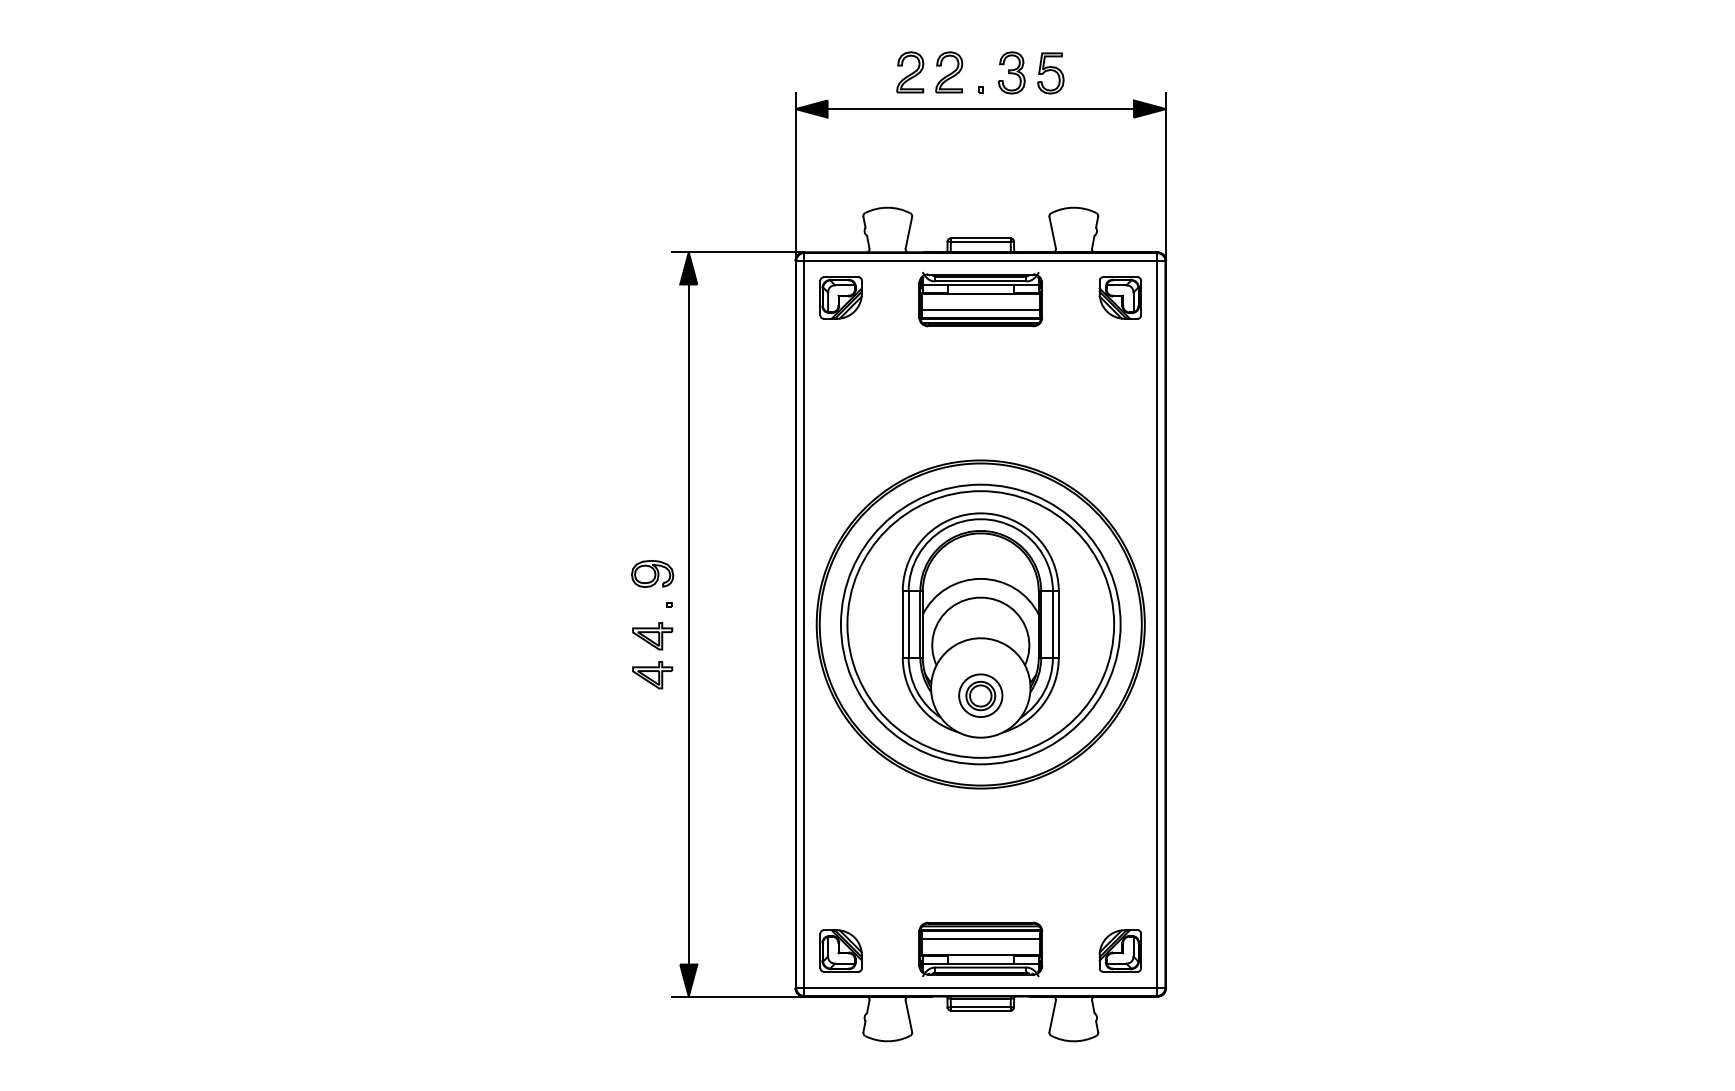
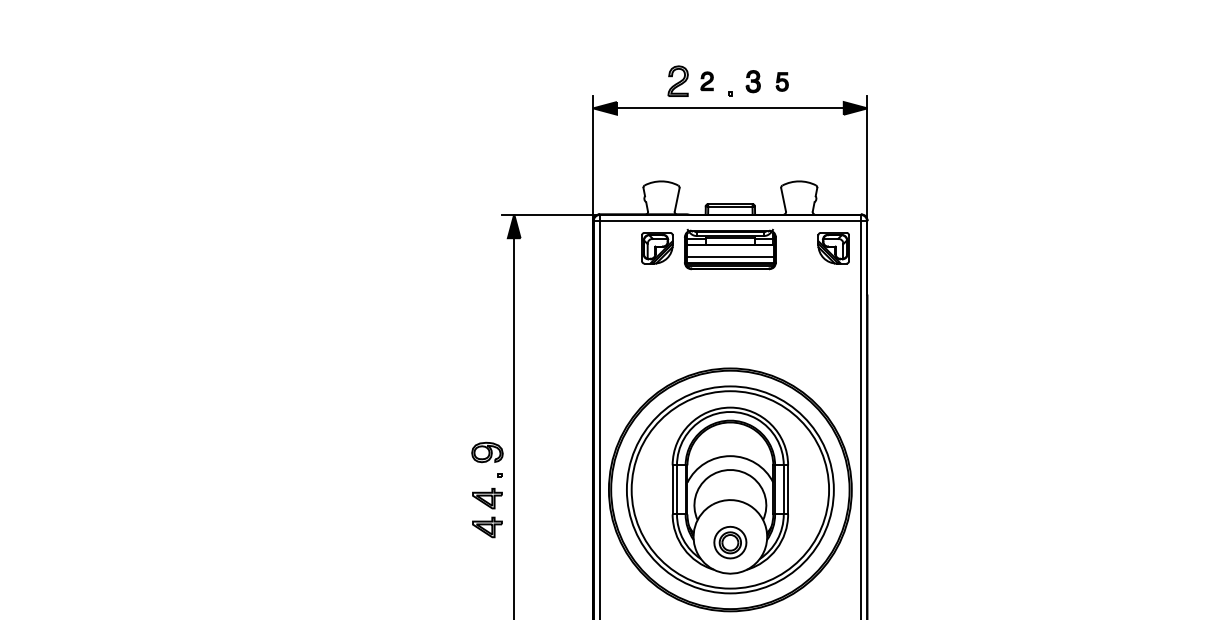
part: (949, 72) -> (707, 81), size x0.6
part: (1011, 72) -> (753, 81), size x0.7
part: (1050, 73) -> (781, 82), size x0.6
part: (840, 297) -> (656, 247), moved

